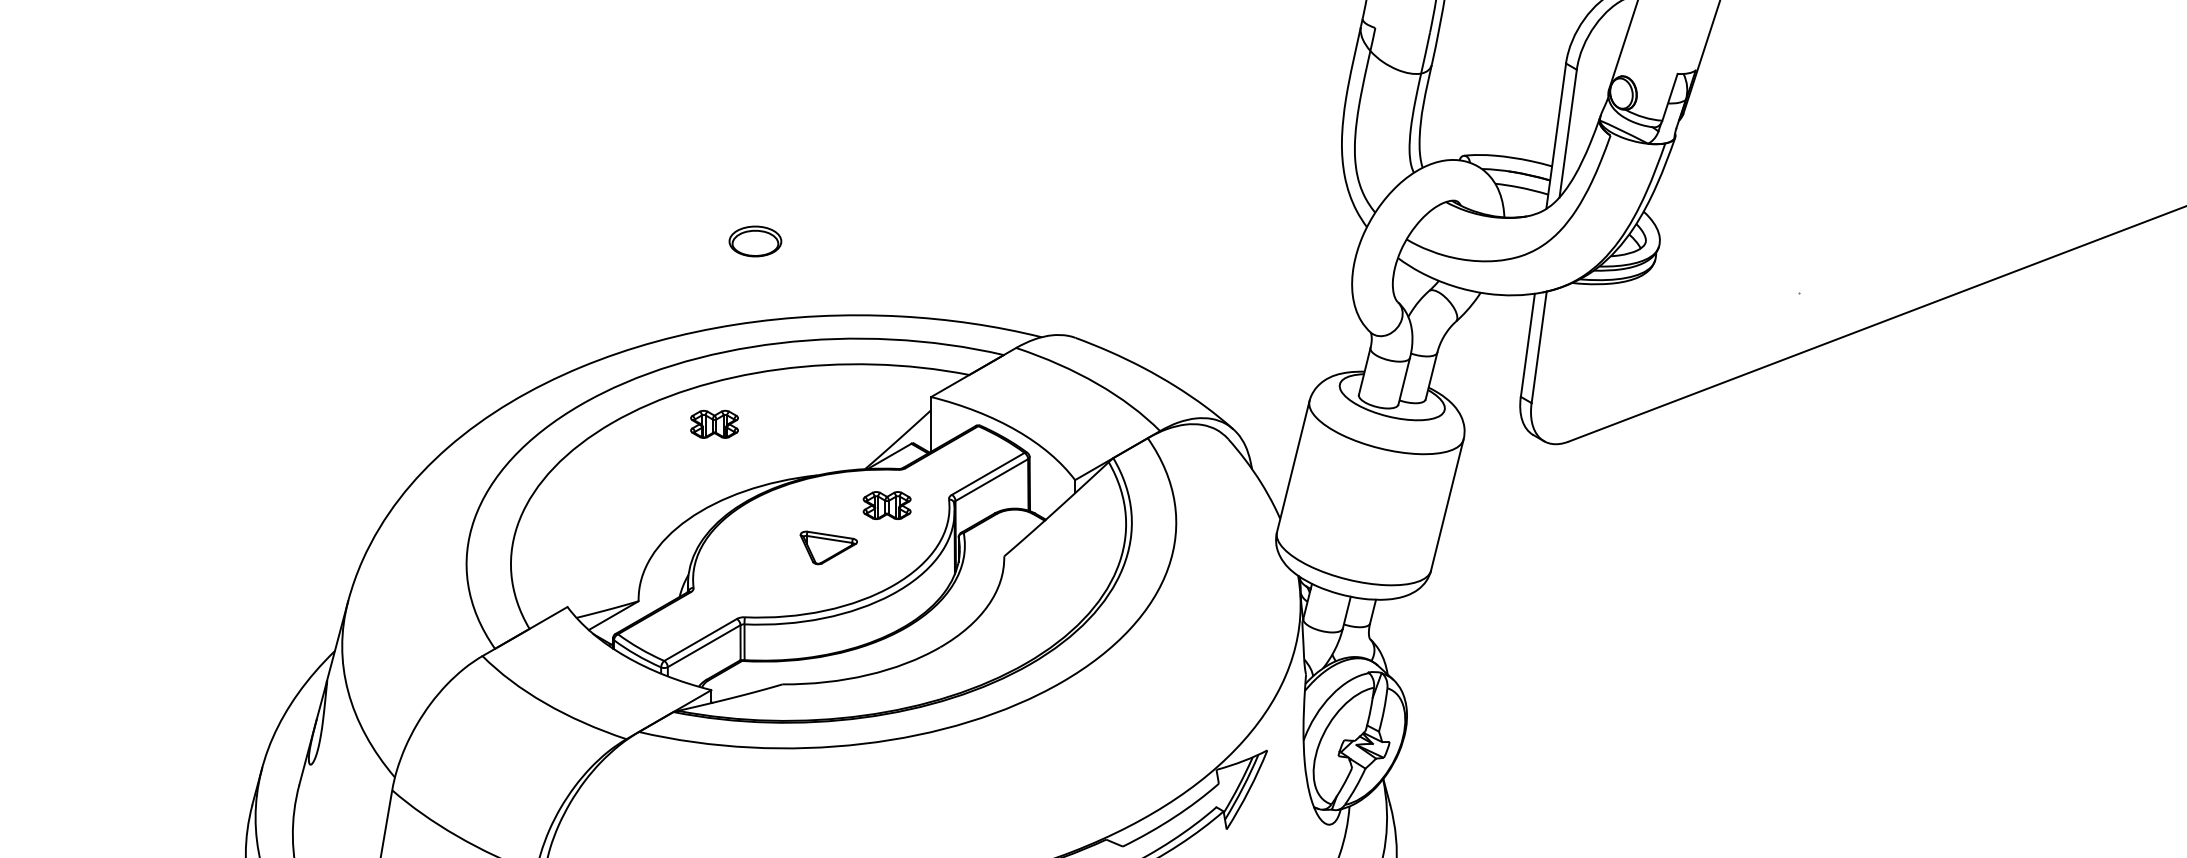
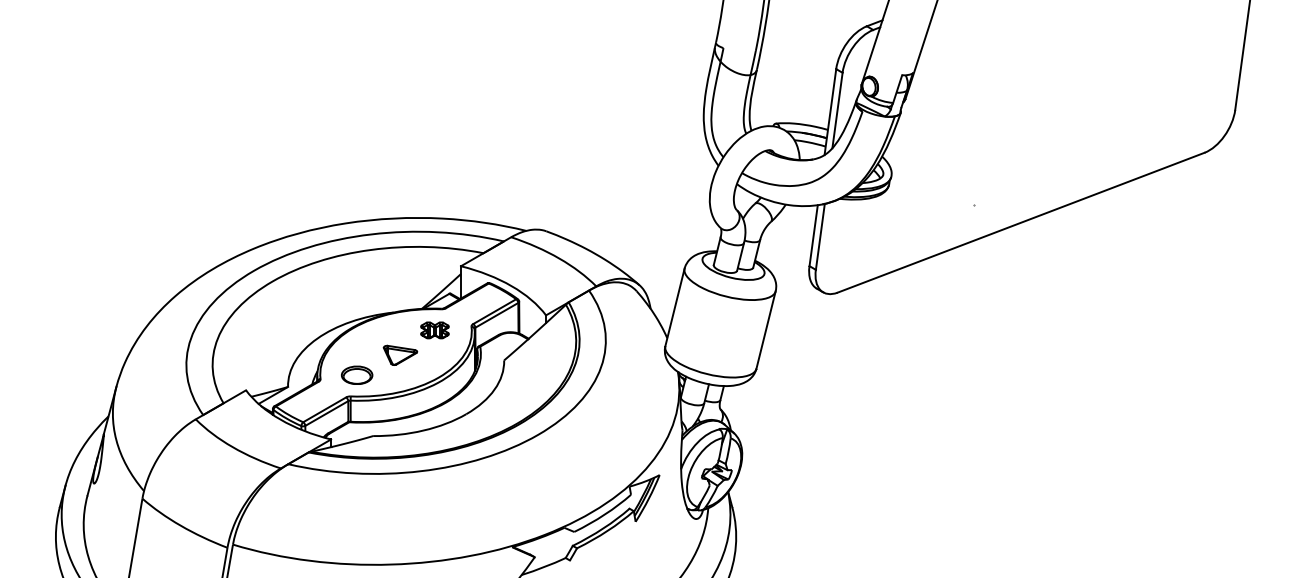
part: (756, 240) -> (357, 374), moved
part: (713, 424) -> (332, 282), removed

